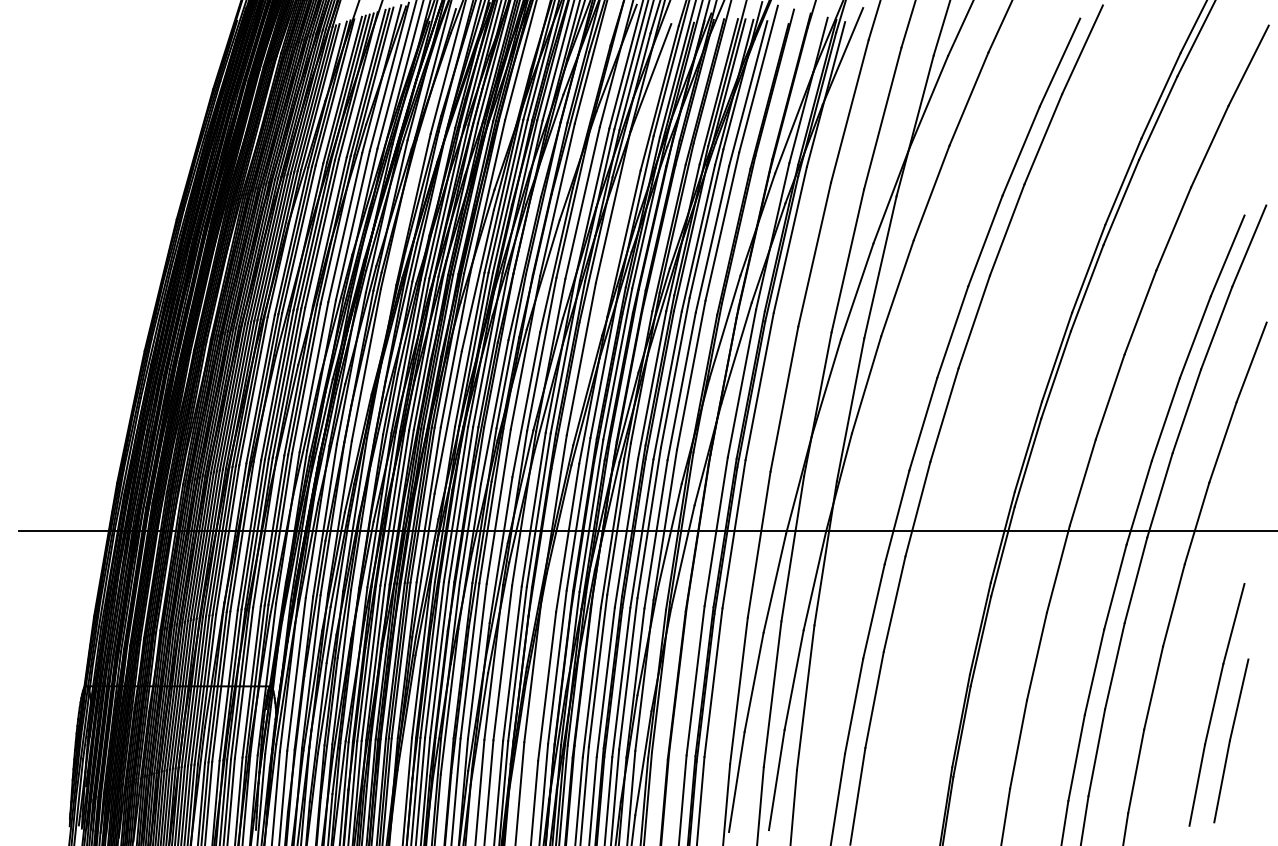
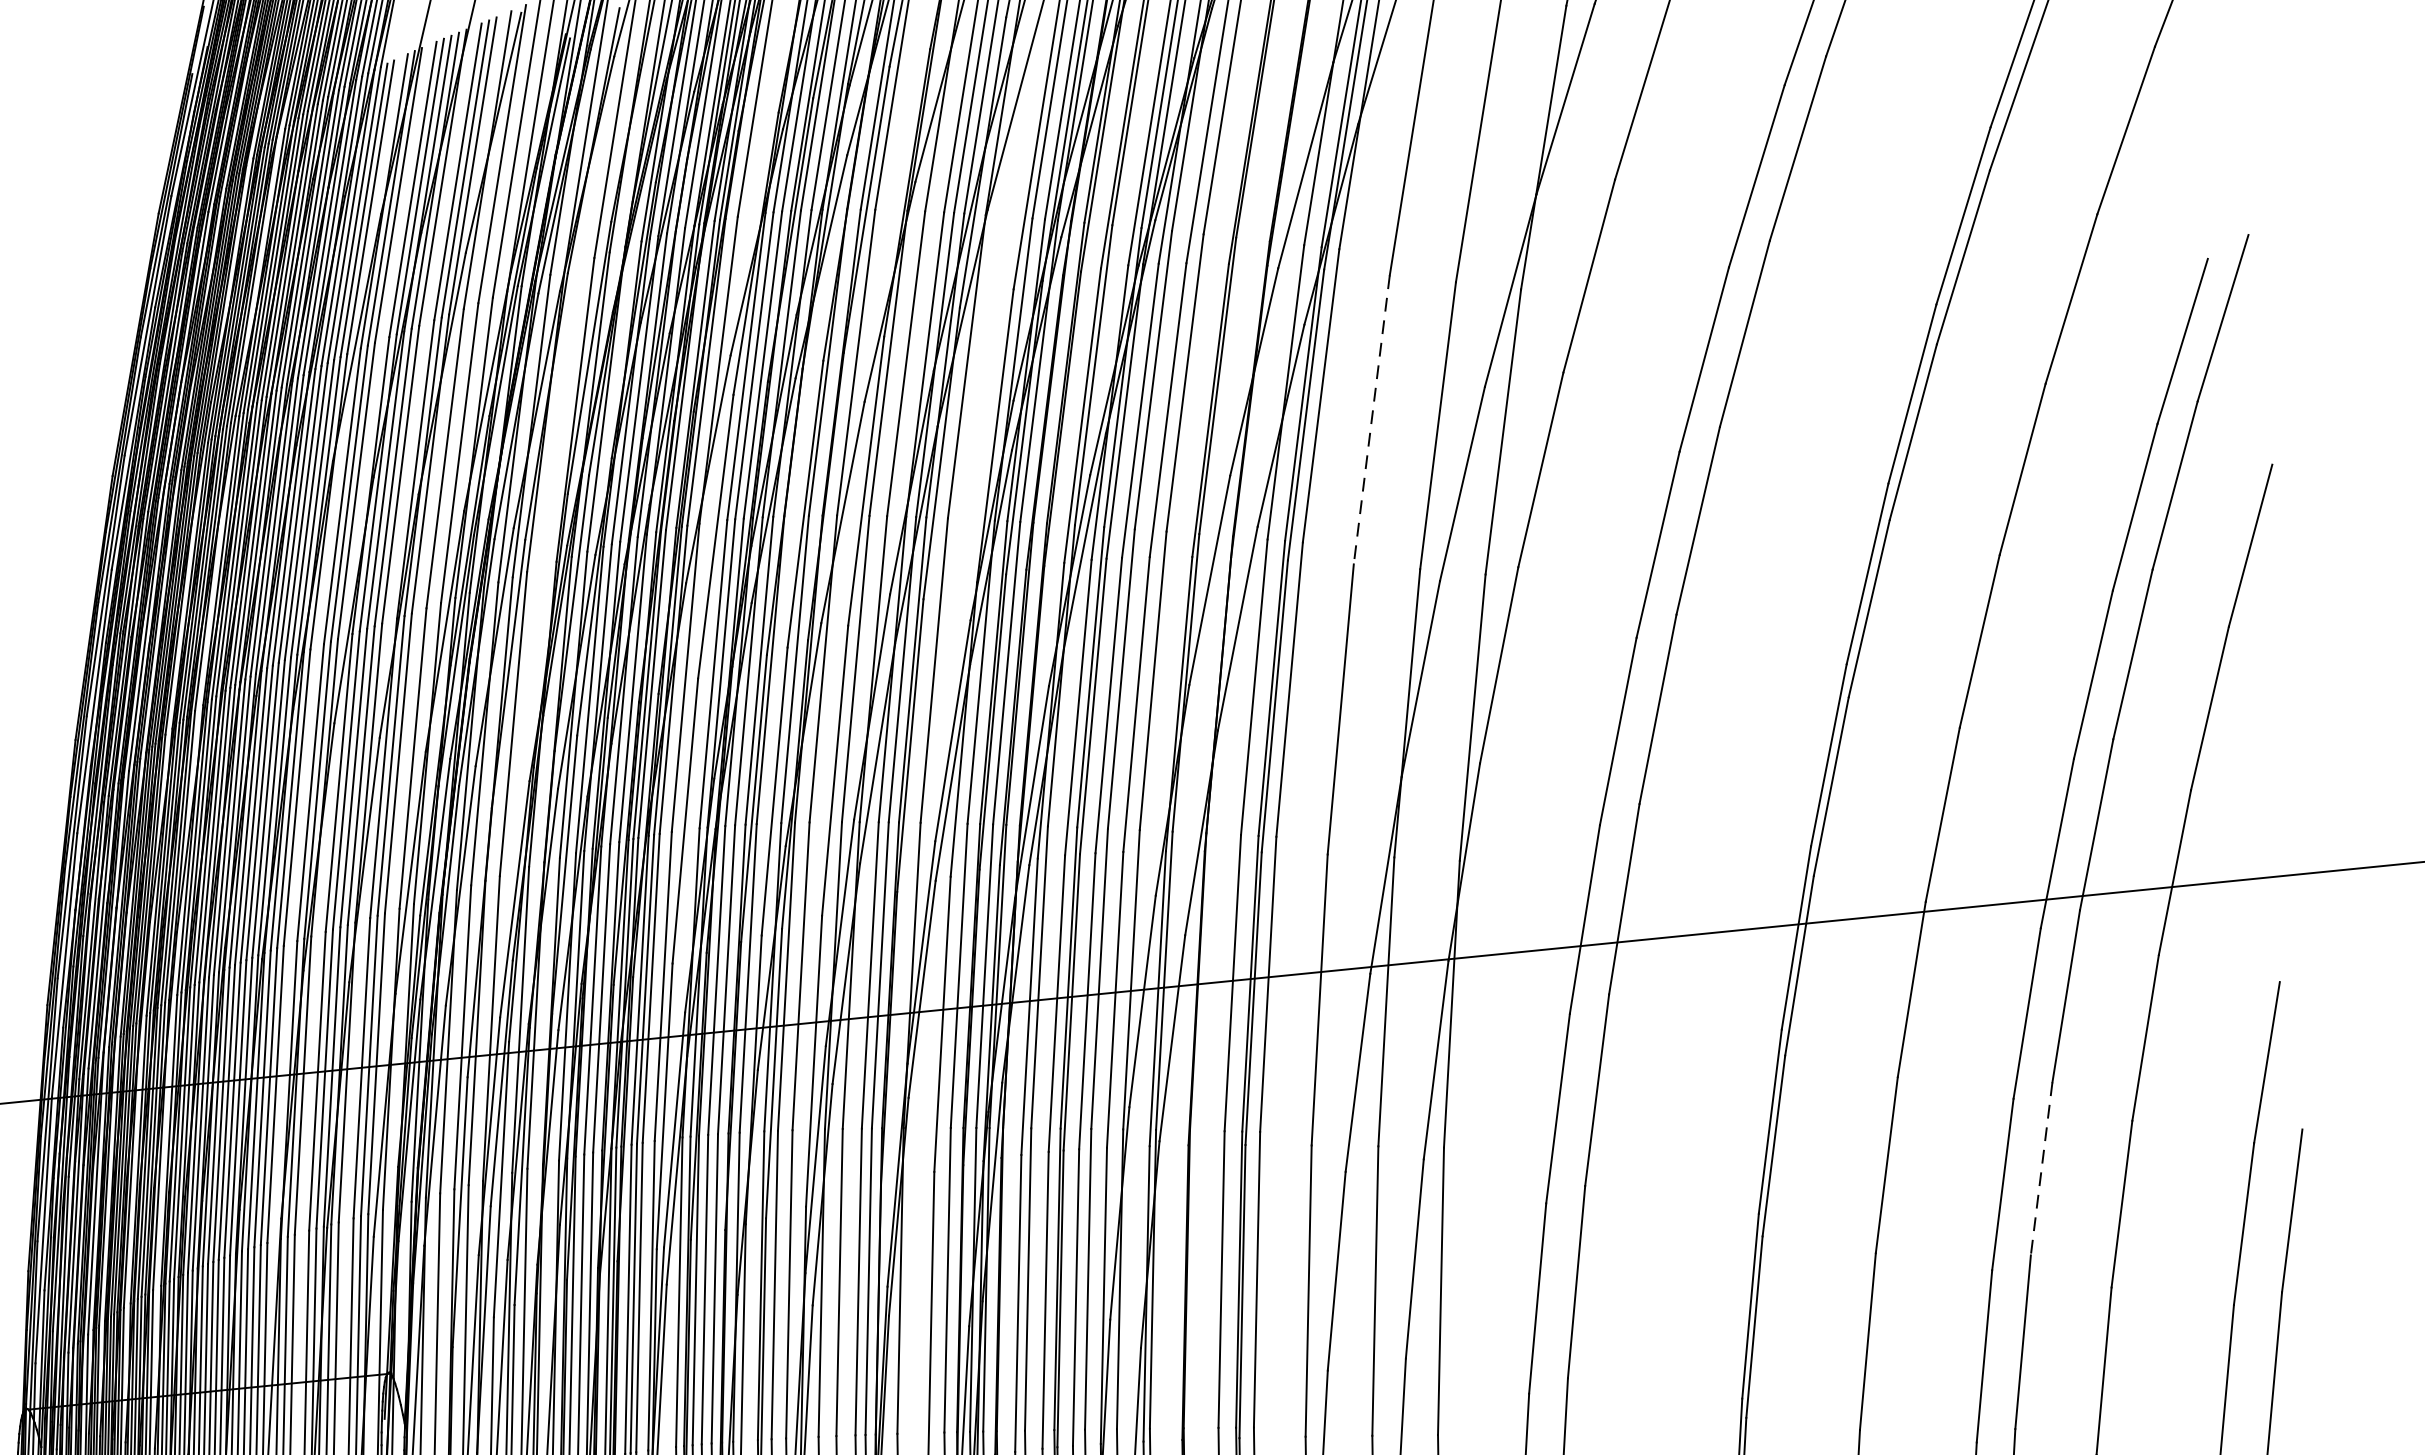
line: (814, 254) -> (1371, 419), solid -> dashed
line: (1114, 666) -> (2040, 1169), solid -> dashed

